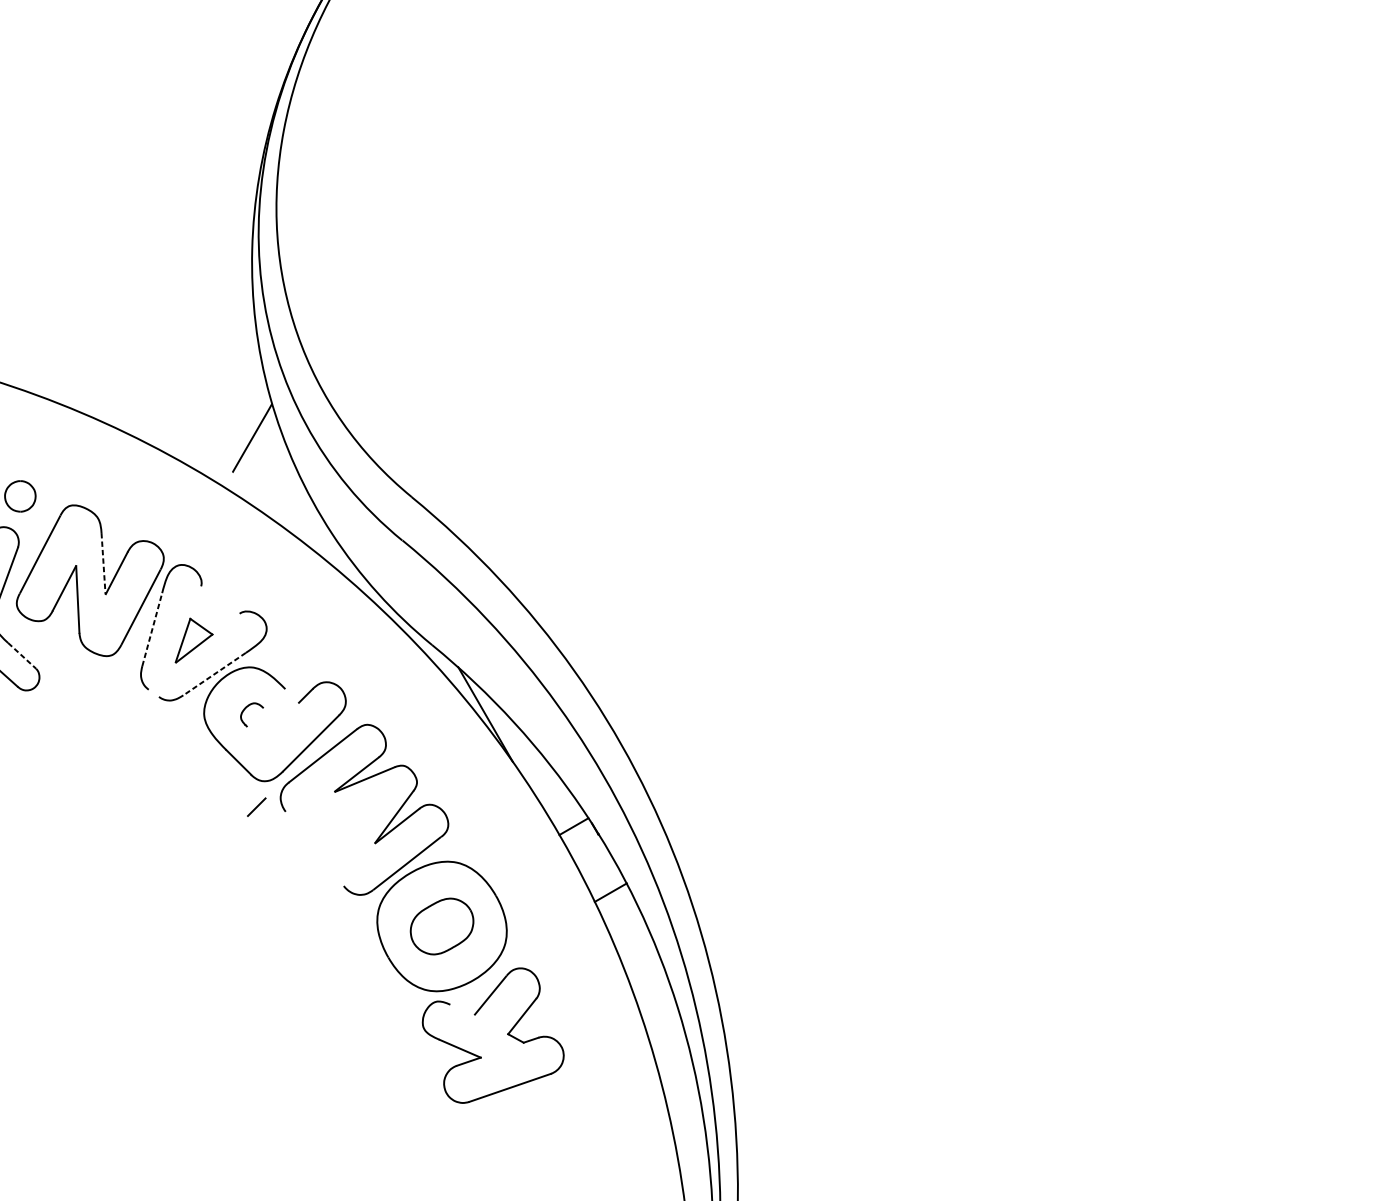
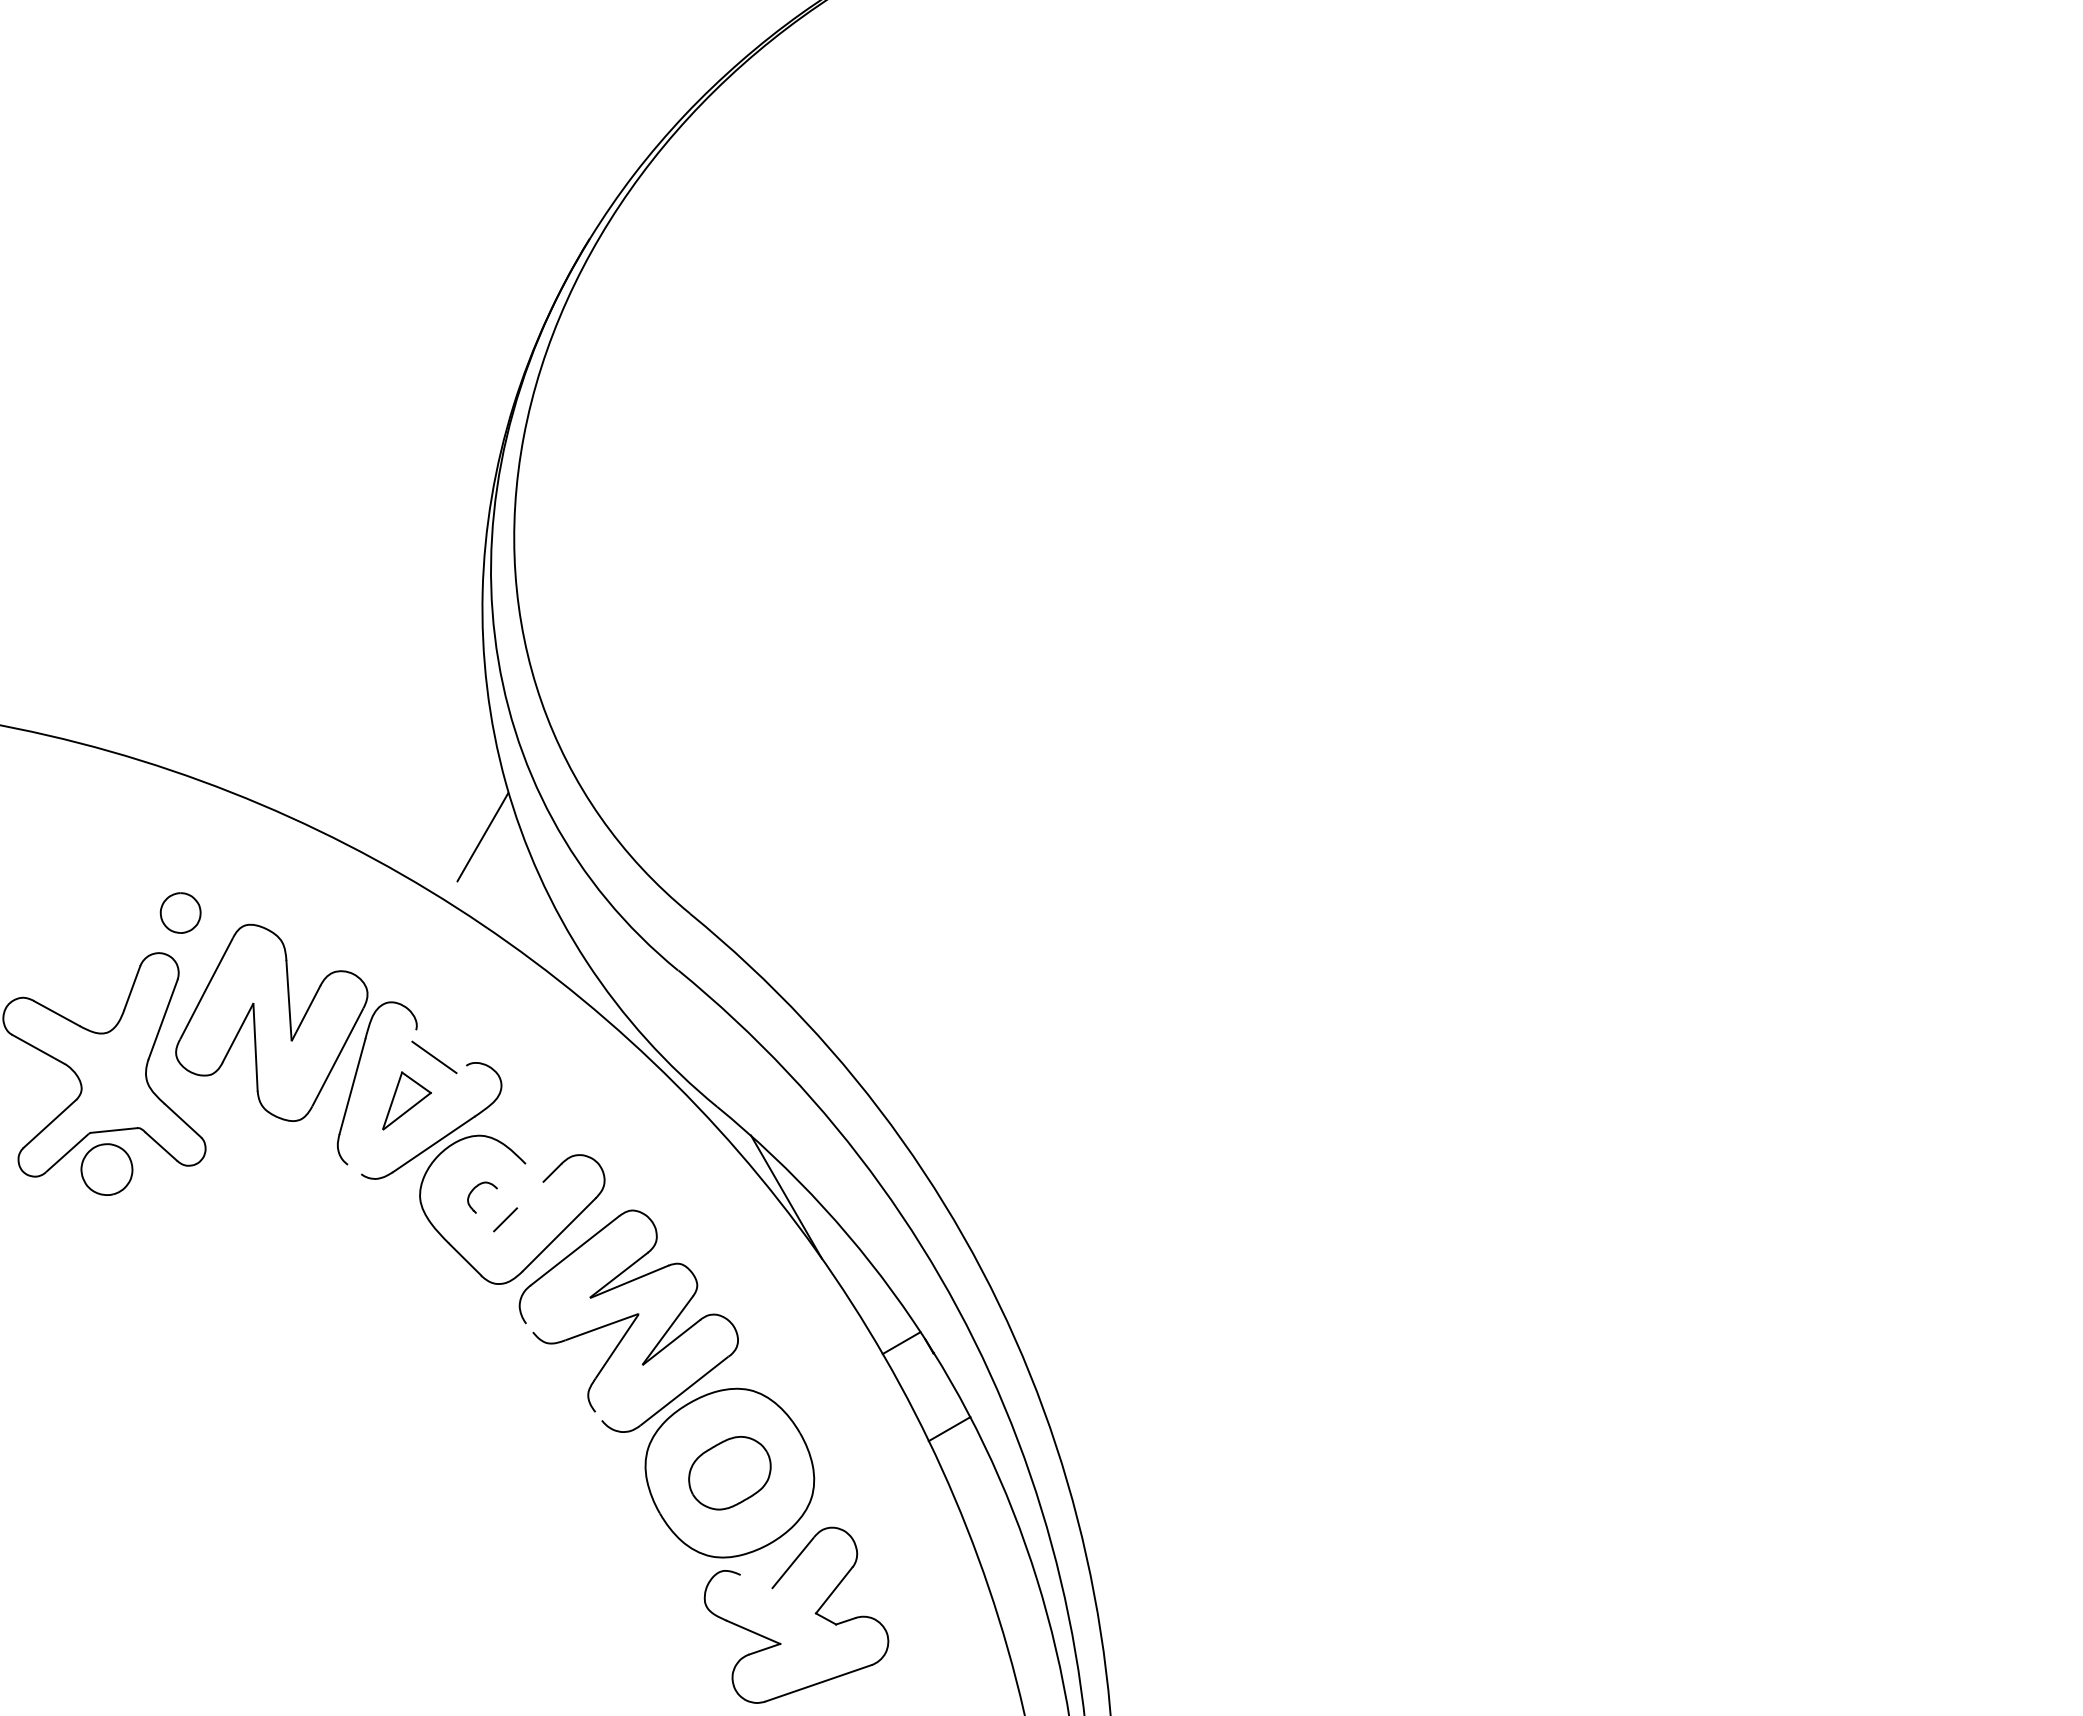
line: (103, 563) -> (289, 1000), dashed -> solid
line: (215, 607) -> (434, 1057), added
line: (152, 629) -> (352, 1086), dashed -> solid
line: (22, 655) -> (183, 1120), dashed -> solid
line: (214, 674) -> (433, 1144), dashed -> solid
line: (256, 806) -> (505, 1219), moved
part: (341, 847) -> (599, 1370), added

